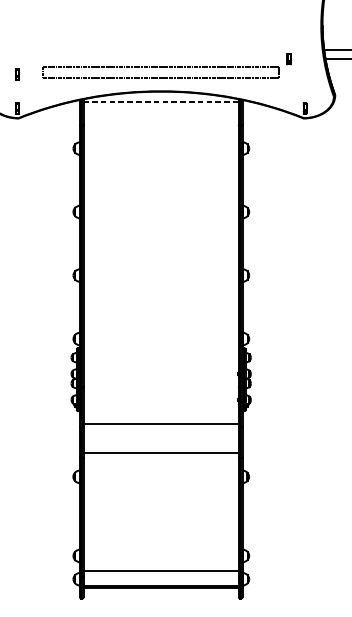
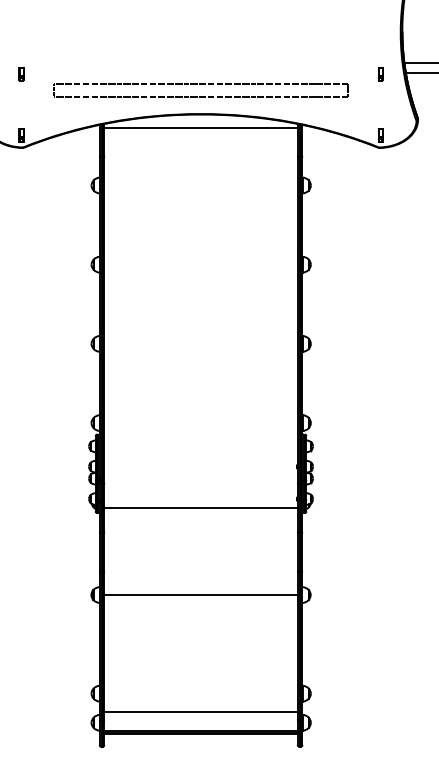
part: (289, 59) -> (380, 74), moved
part: (17, 74) -> (21, 74), moved
line: (161, 102) -> (201, 127), dashed -> solid
line: (160, 423) -> (200, 508), moved
line: (160, 453) -> (200, 594), moved

